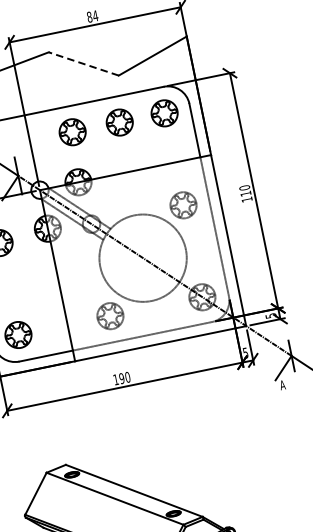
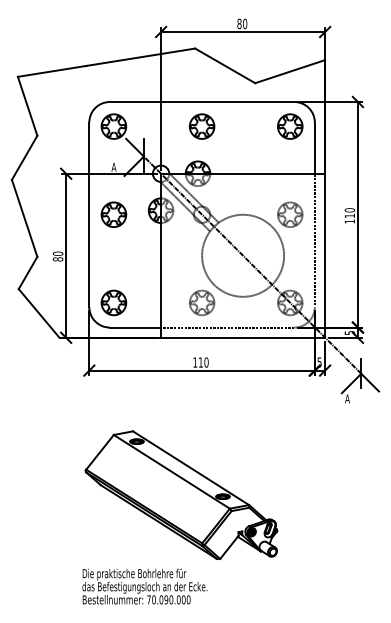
text: (94, 15) -> (244, 23), 84 -> 80
line: (83, 63) -> (225, 65), dashed -> solid
part: (120, 122) -> (247, 126), removed
text: (121, 378) -> (200, 362), 190 -> 110

